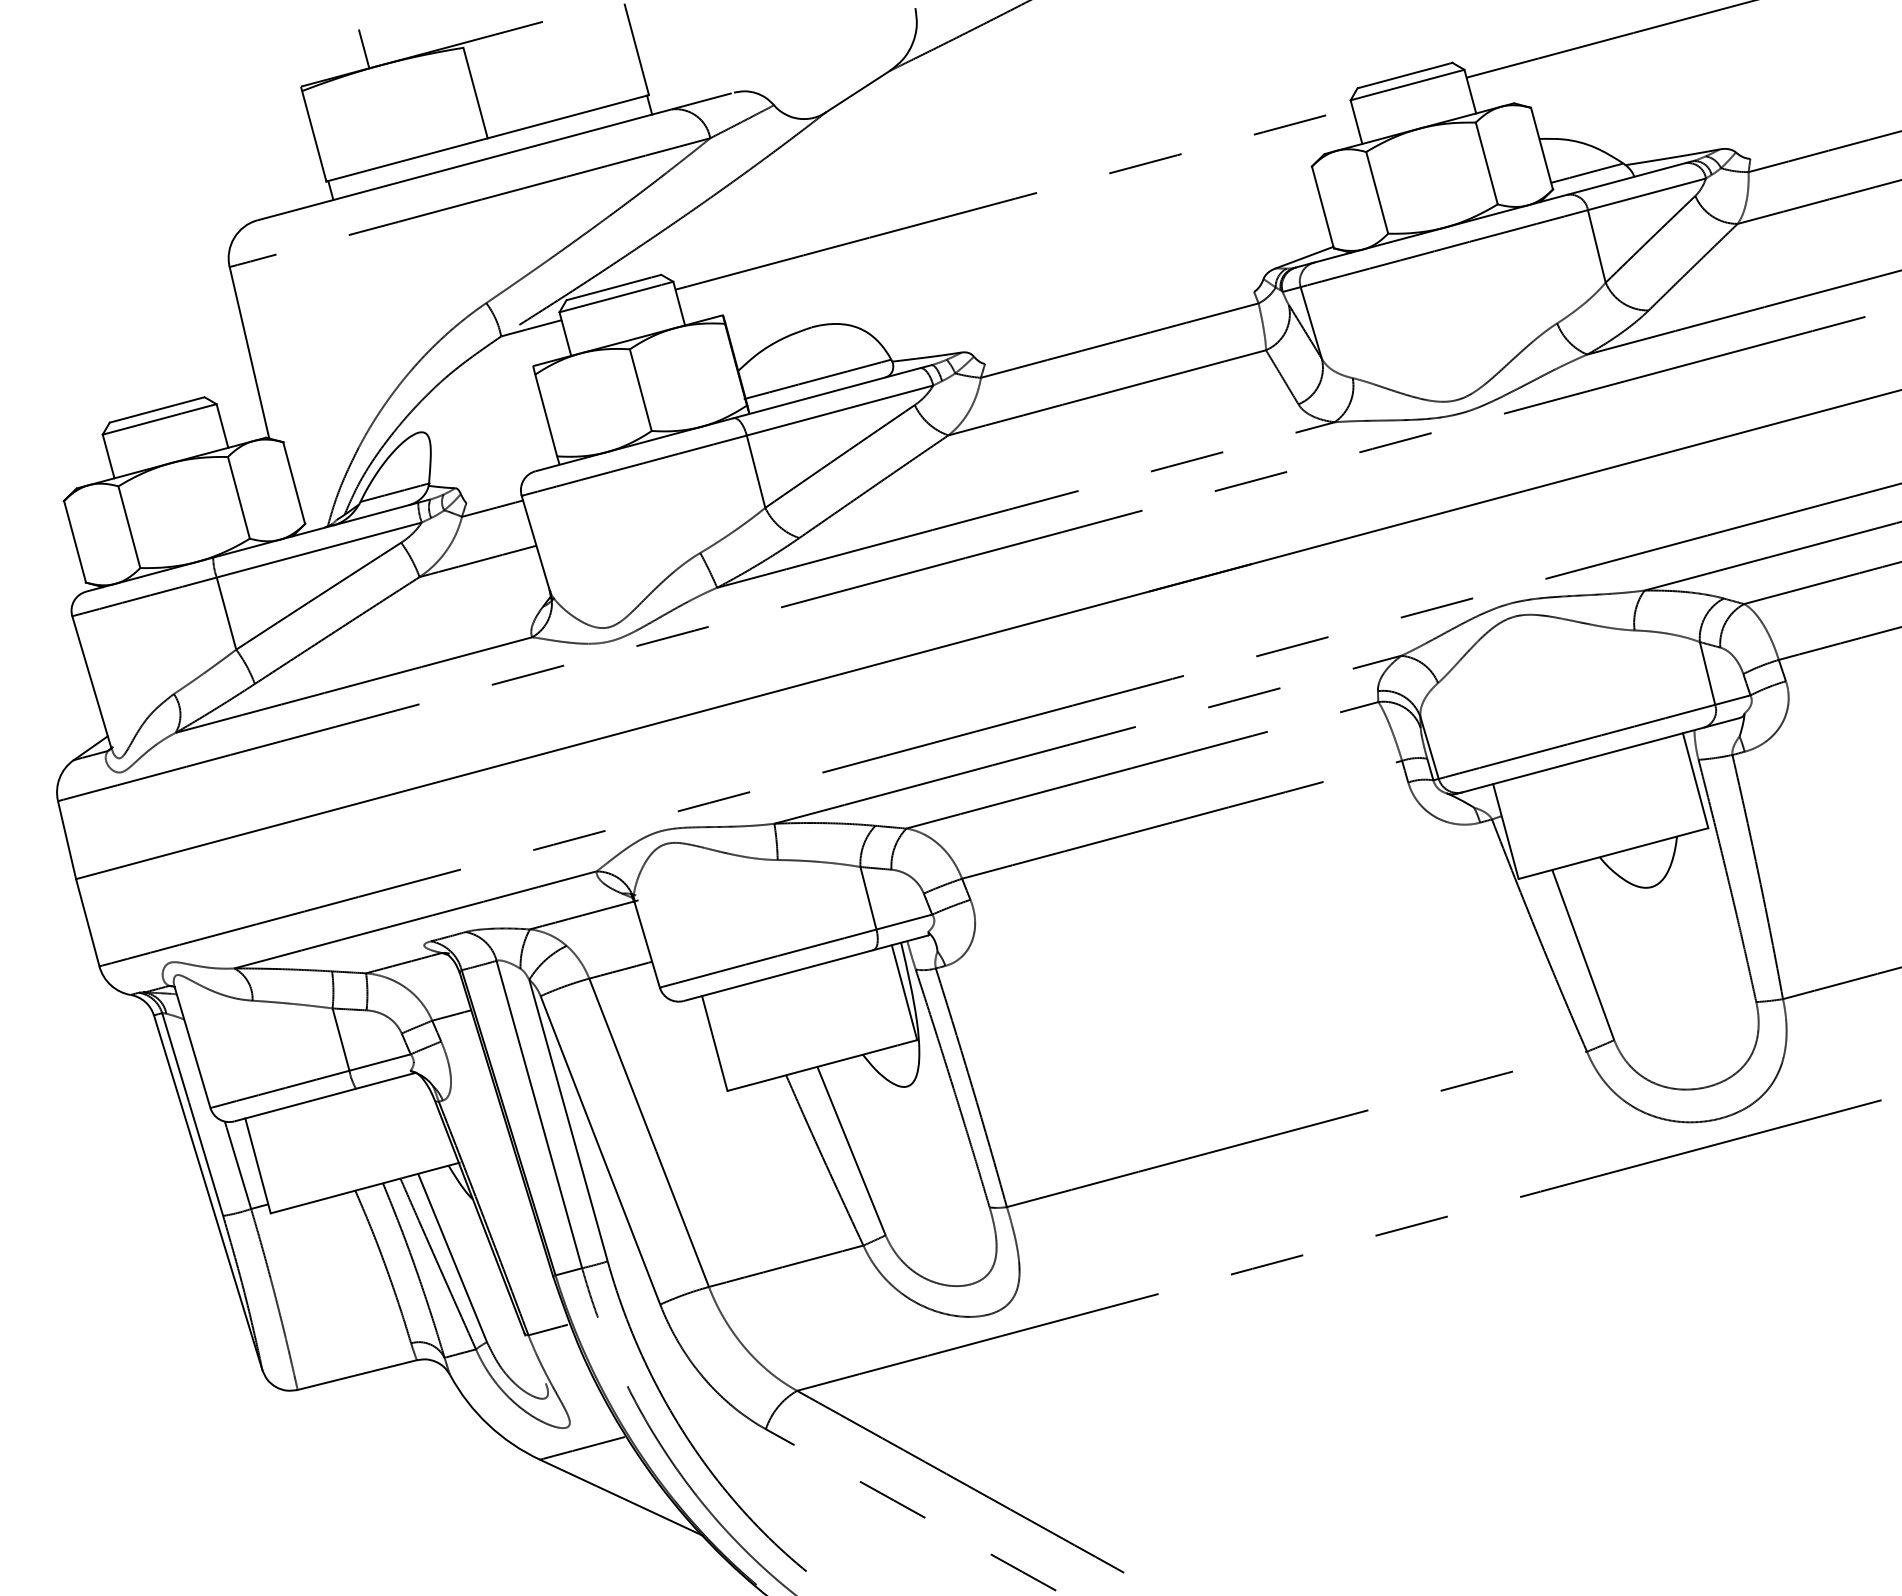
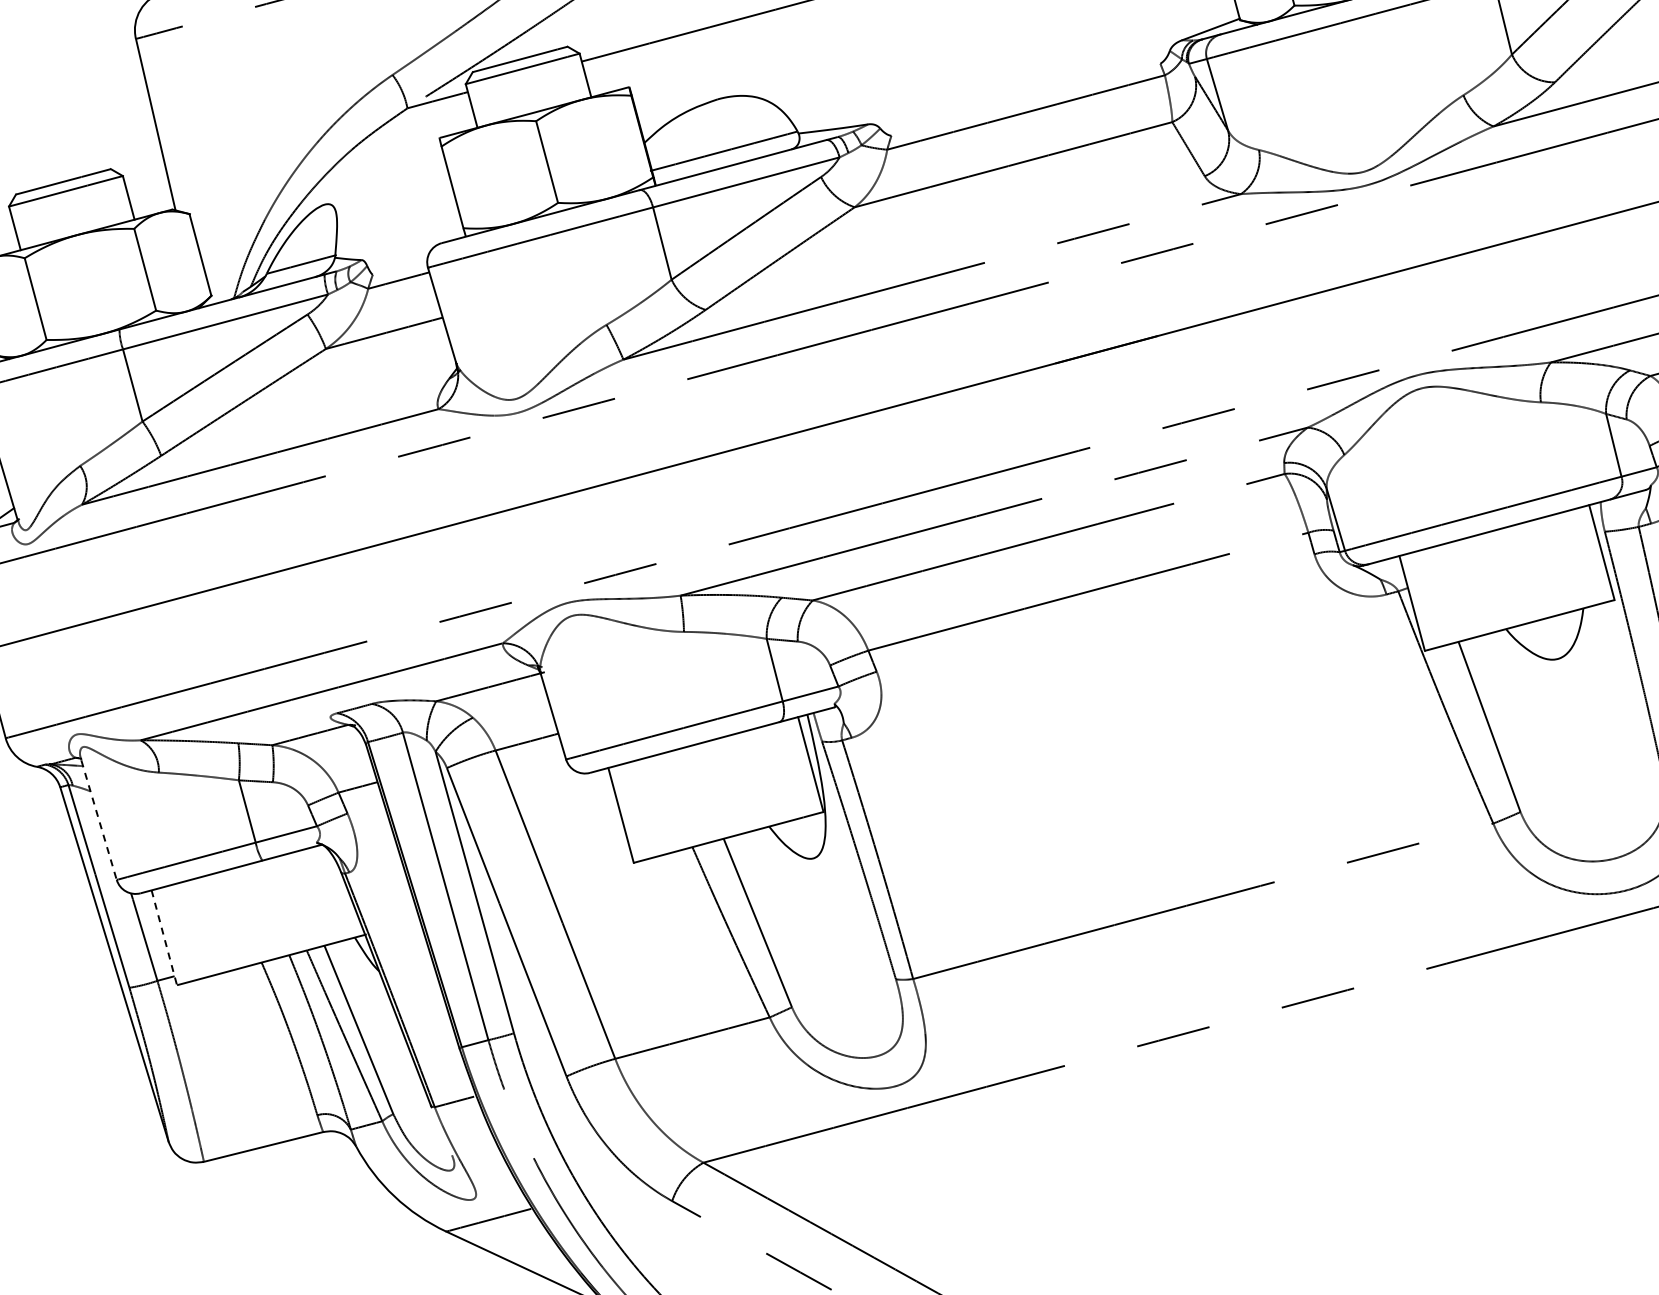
line: (192, 1048) -> (98, 820), solid -> dashed
line: (258, 1166) -> (164, 938), solid -> dashed

